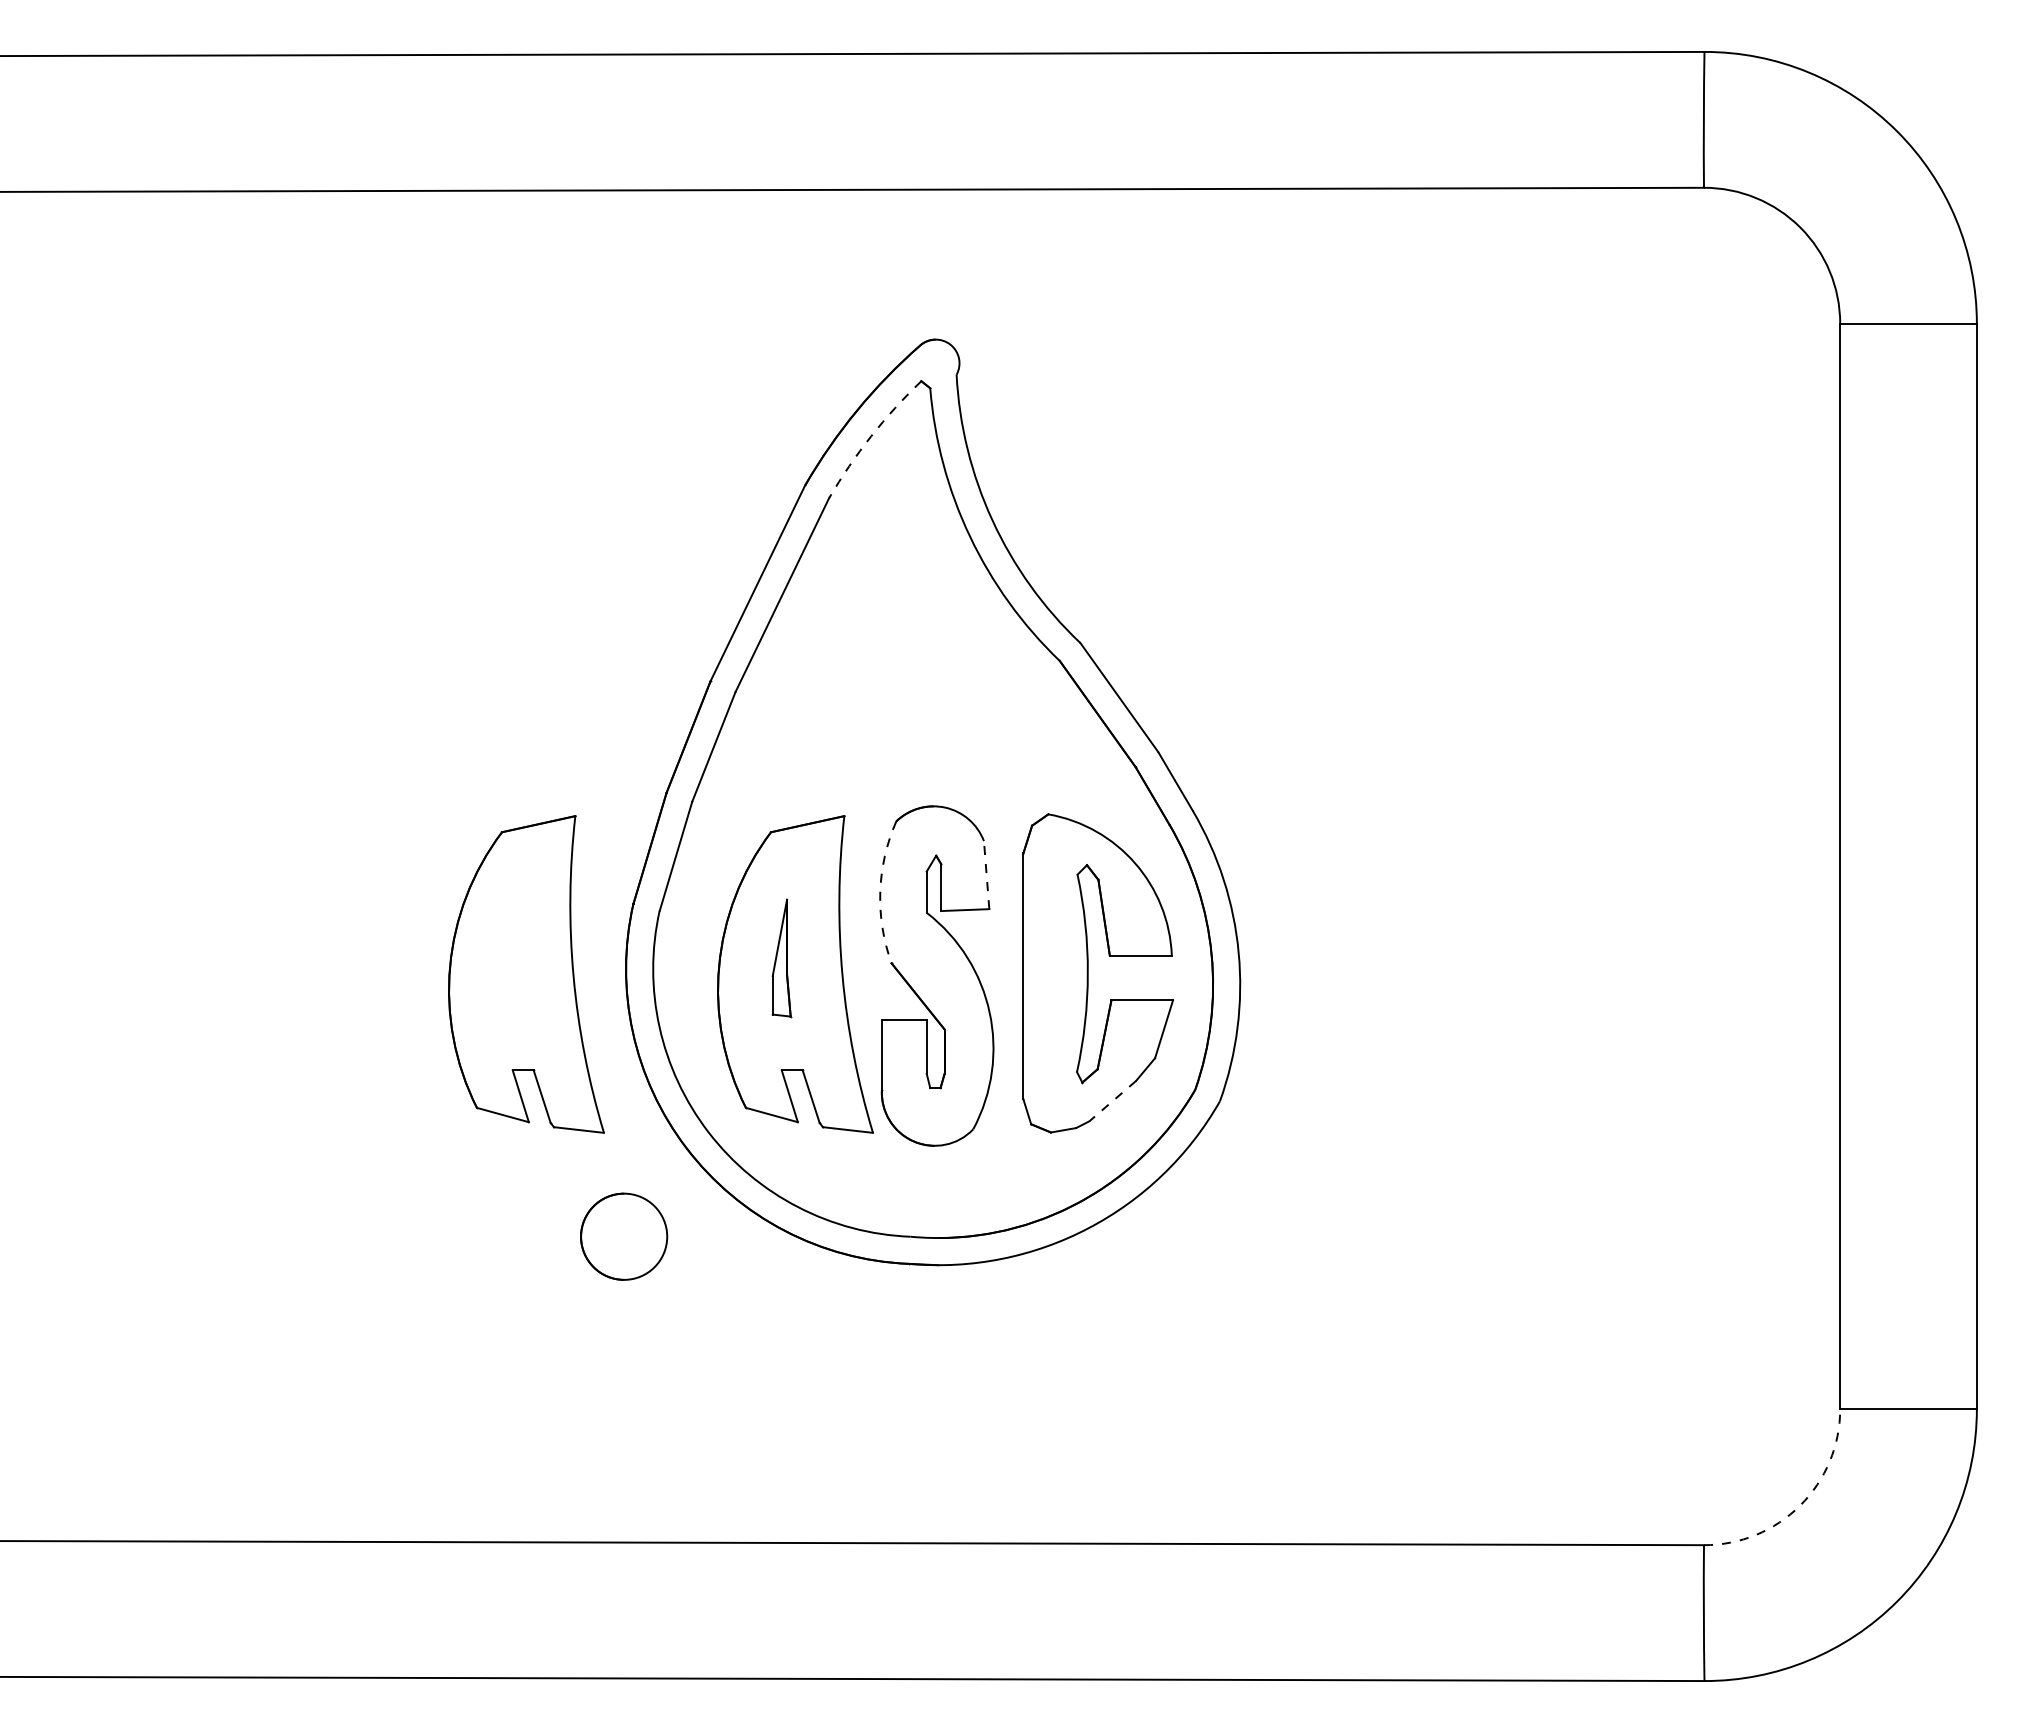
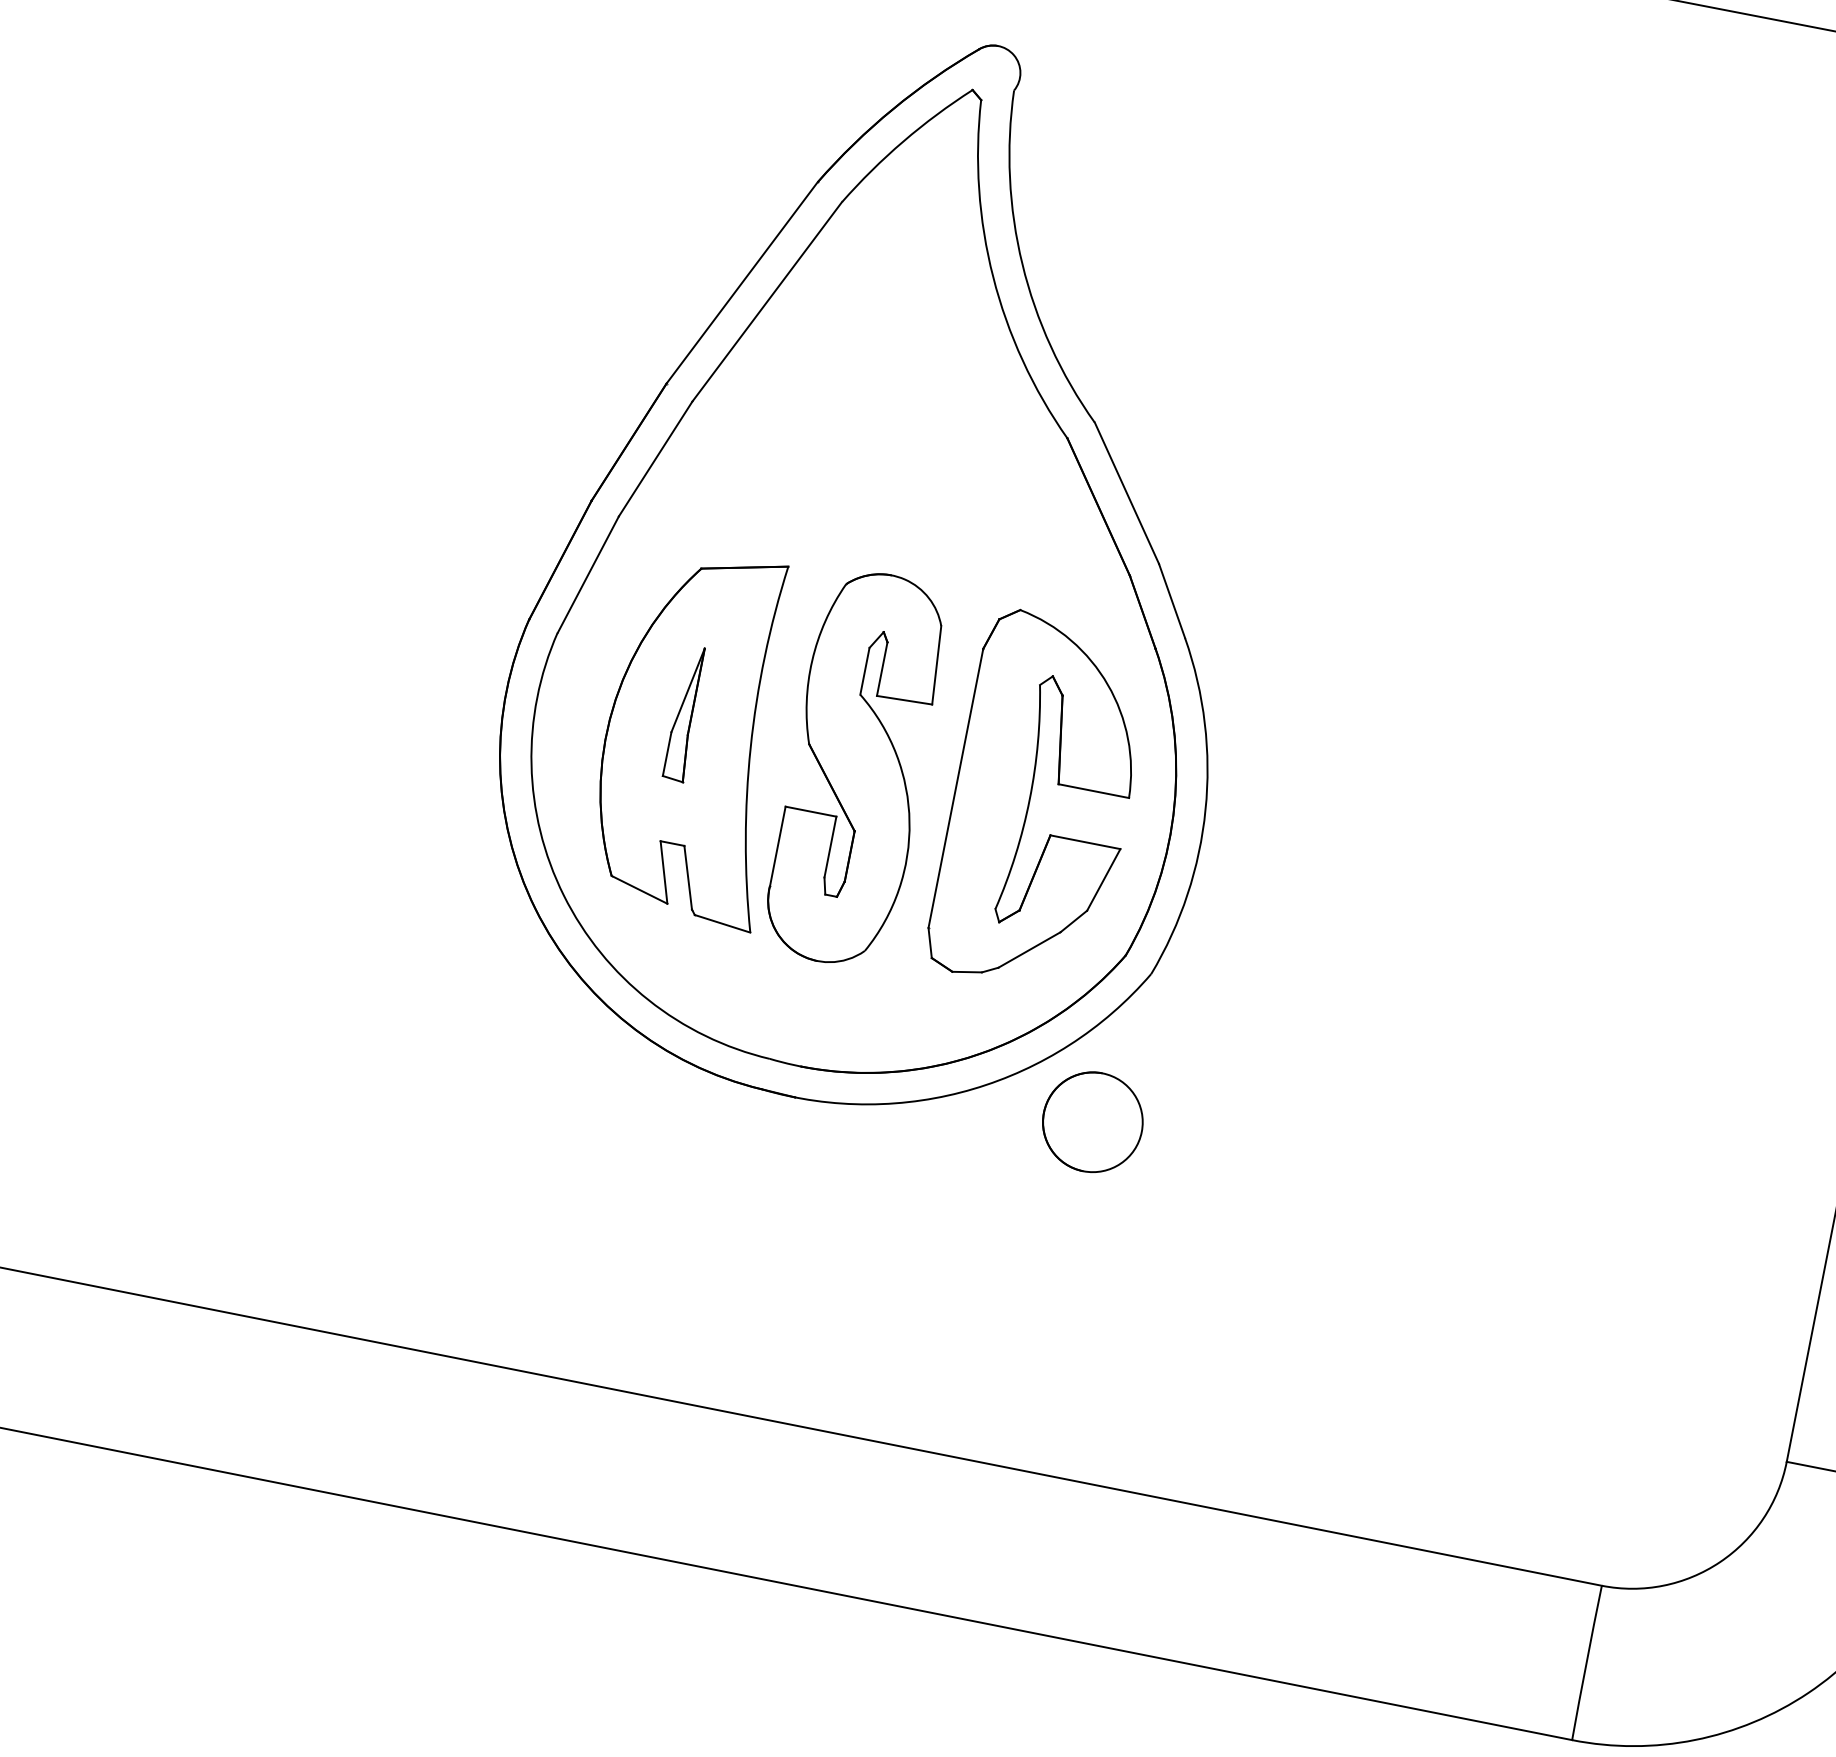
arc: (871, 436) -> (903, 141), dashed -> solid
line: (986, 874) -> (936, 664), dashed -> solid
arc: (880, 891) -> (812, 660), dashed -> solid
part: (526, 974) -> (392, 675), removed
line: (1112, 1101) -> (1029, 950), dashed -> solid
circle: (624, 1236) -> (1093, 1122), moved
arc: (1800, 1505) -> (1720, 1562), dashed -> solid

